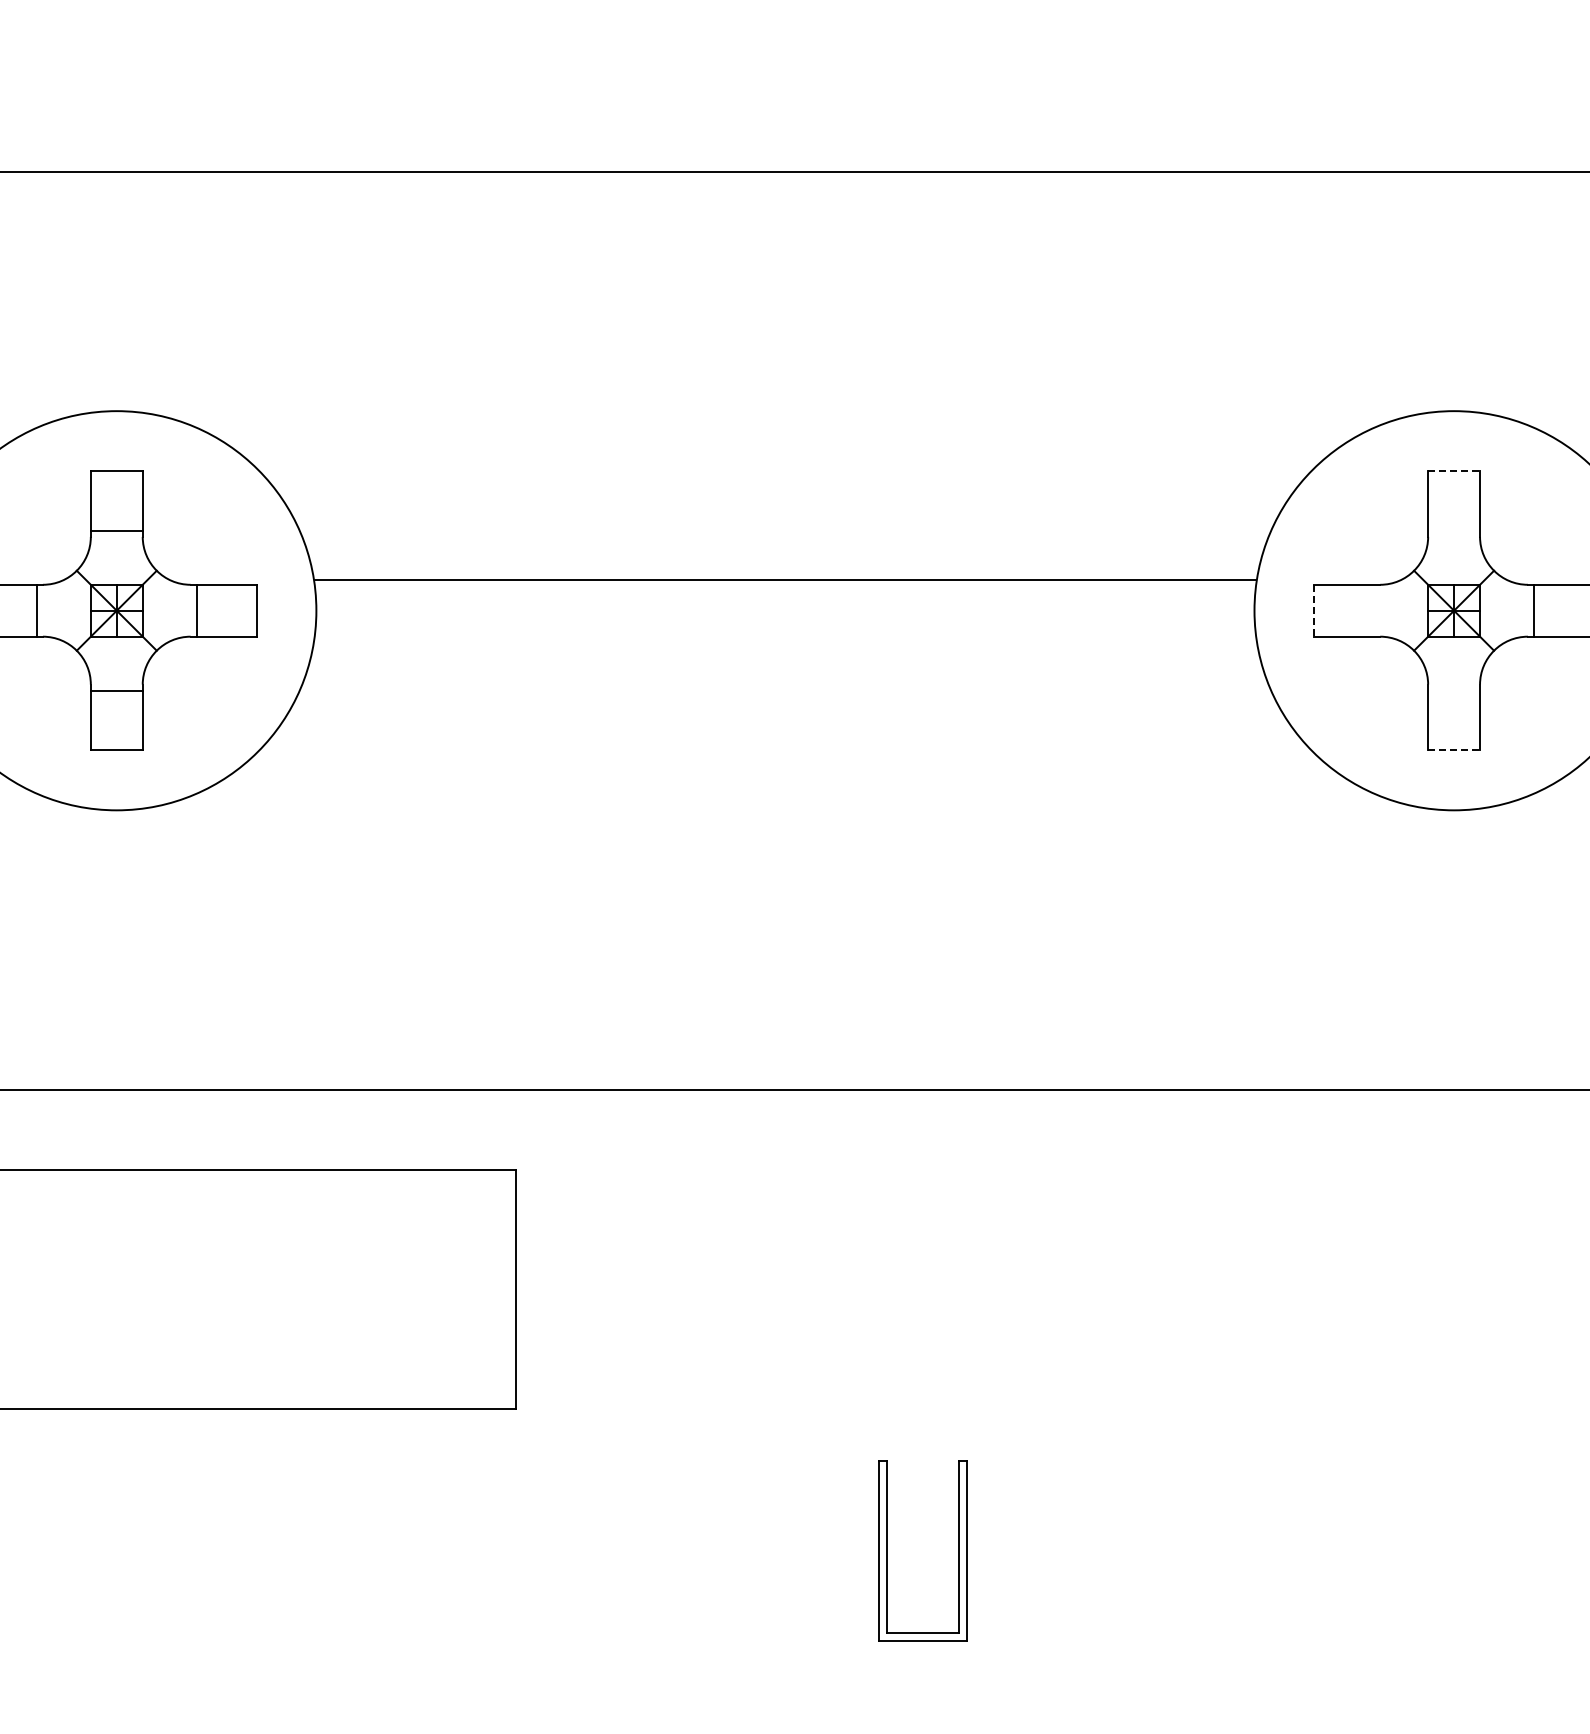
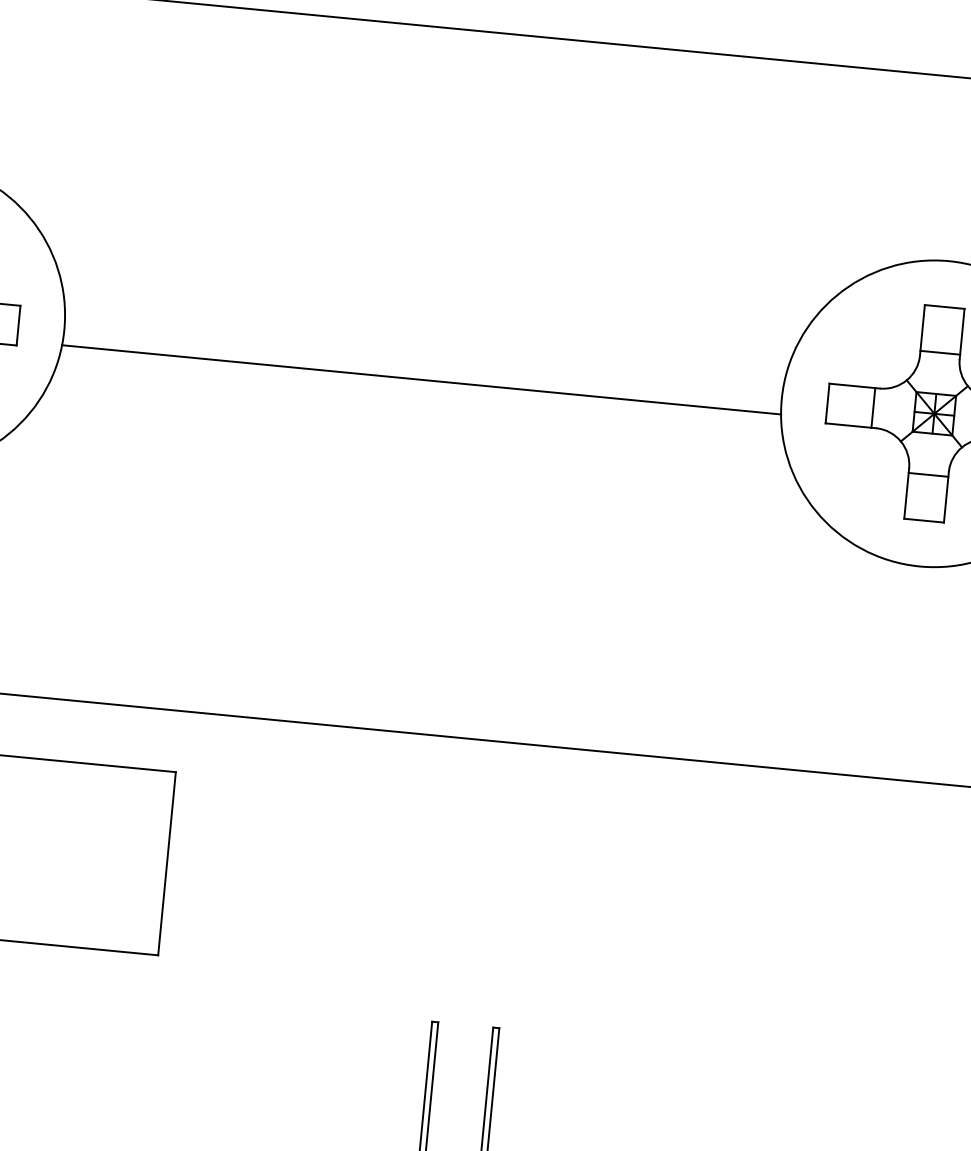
line: (1454, 471) -> (944, 307), dashed -> solid
line: (1454, 530) -> (940, 352), added
line: (785, 579) -> (421, 379), moved
line: (1314, 610) -> (827, 403), dashed -> solid
line: (1374, 610) -> (873, 407), added
line: (1454, 690) -> (928, 474), added
line: (1454, 750) -> (924, 520), dashed -> solid

